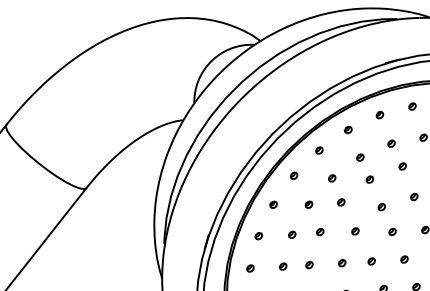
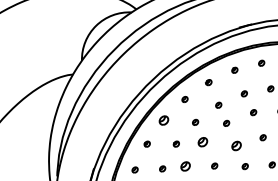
part: (294, 175) -> (164, 120), size x1.6
part: (341, 202) -> (203, 142), size x1.6
part: (381, 207) -> (236, 146), size x1.6
part: (320, 232) -> (185, 166), size x1.6

